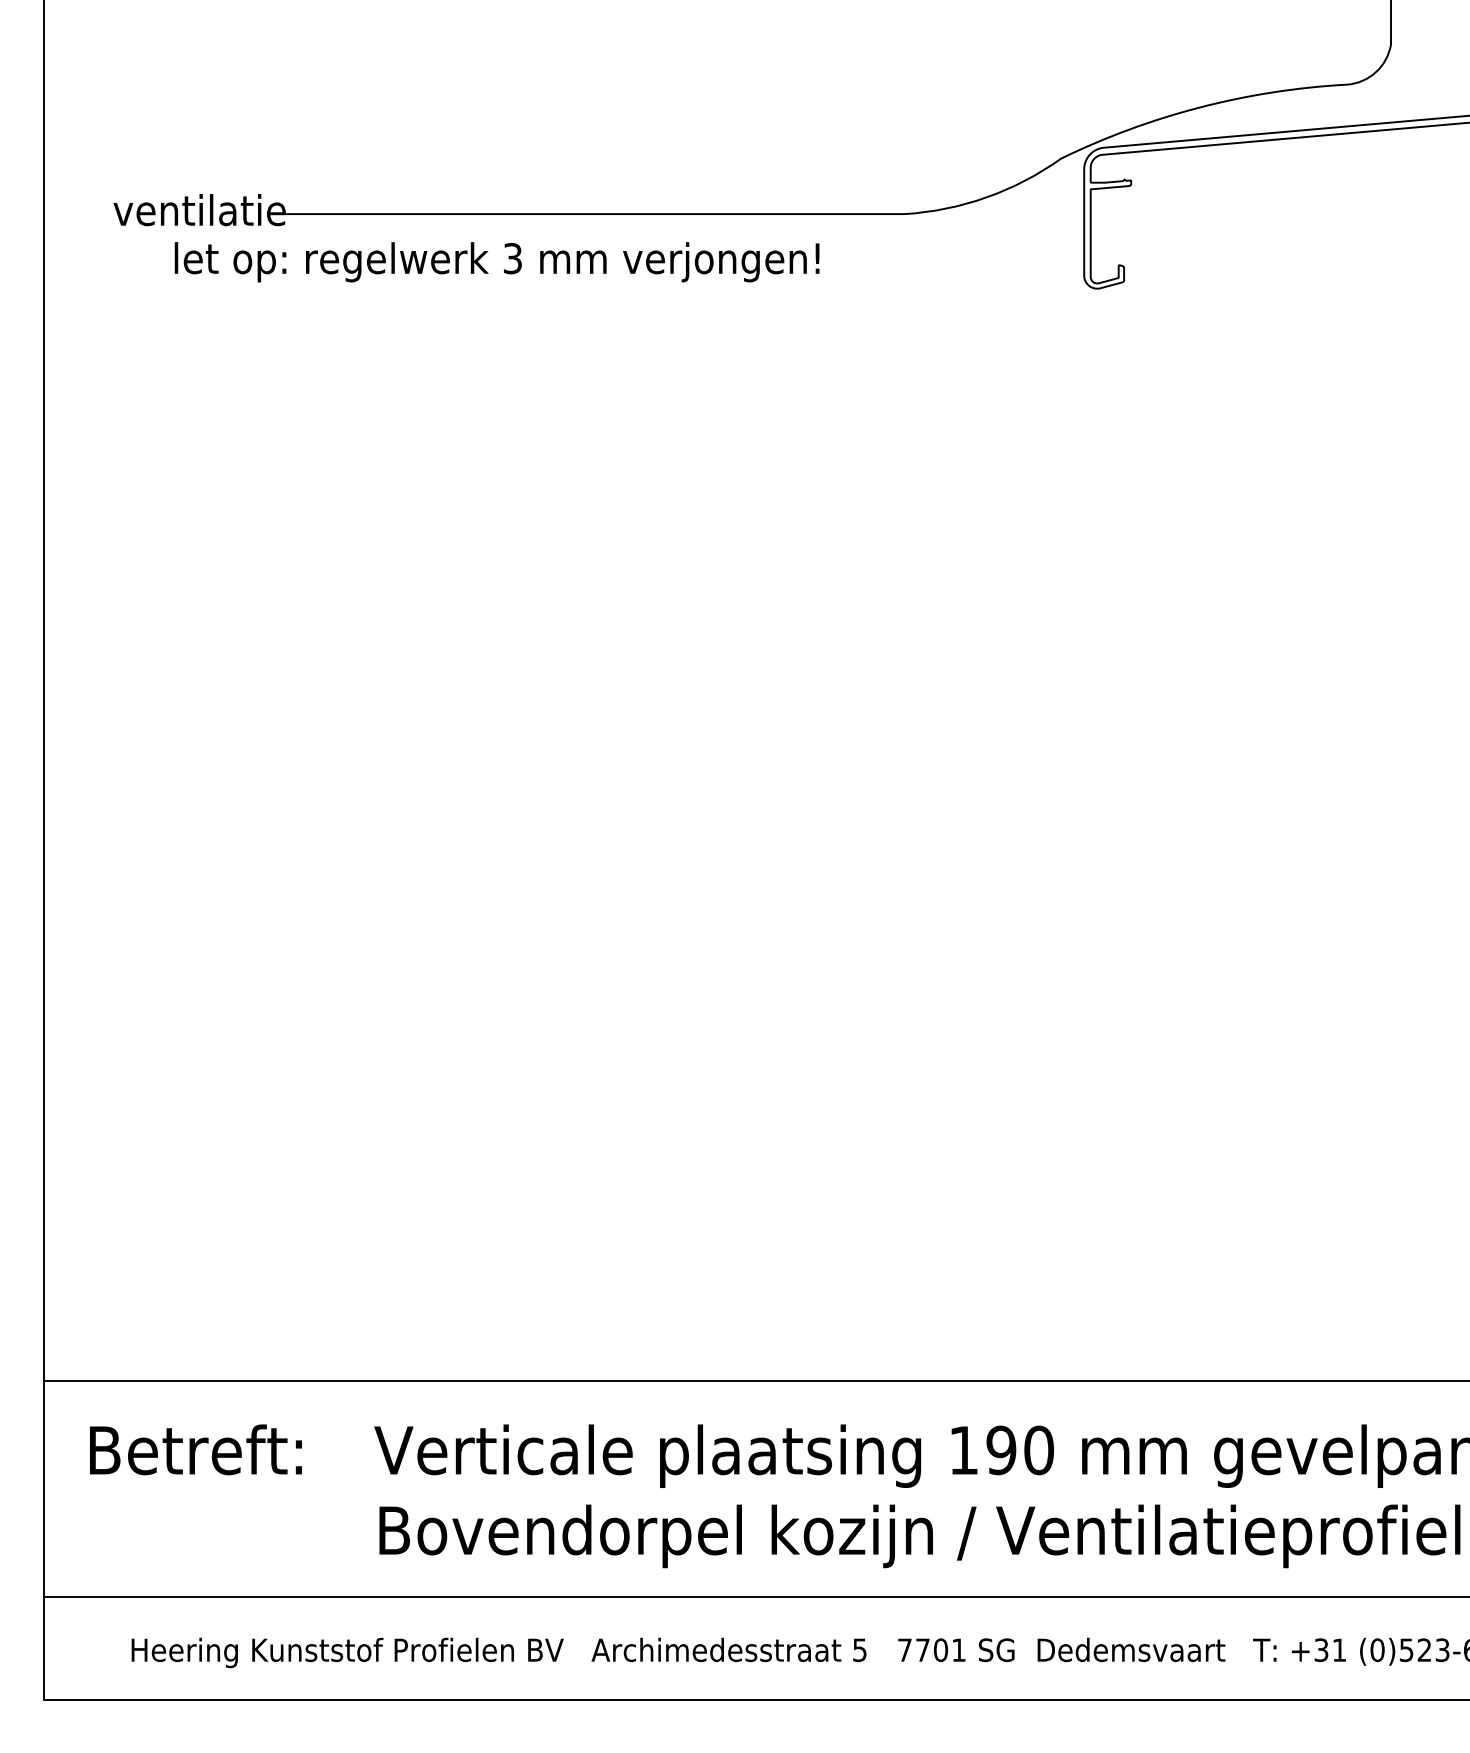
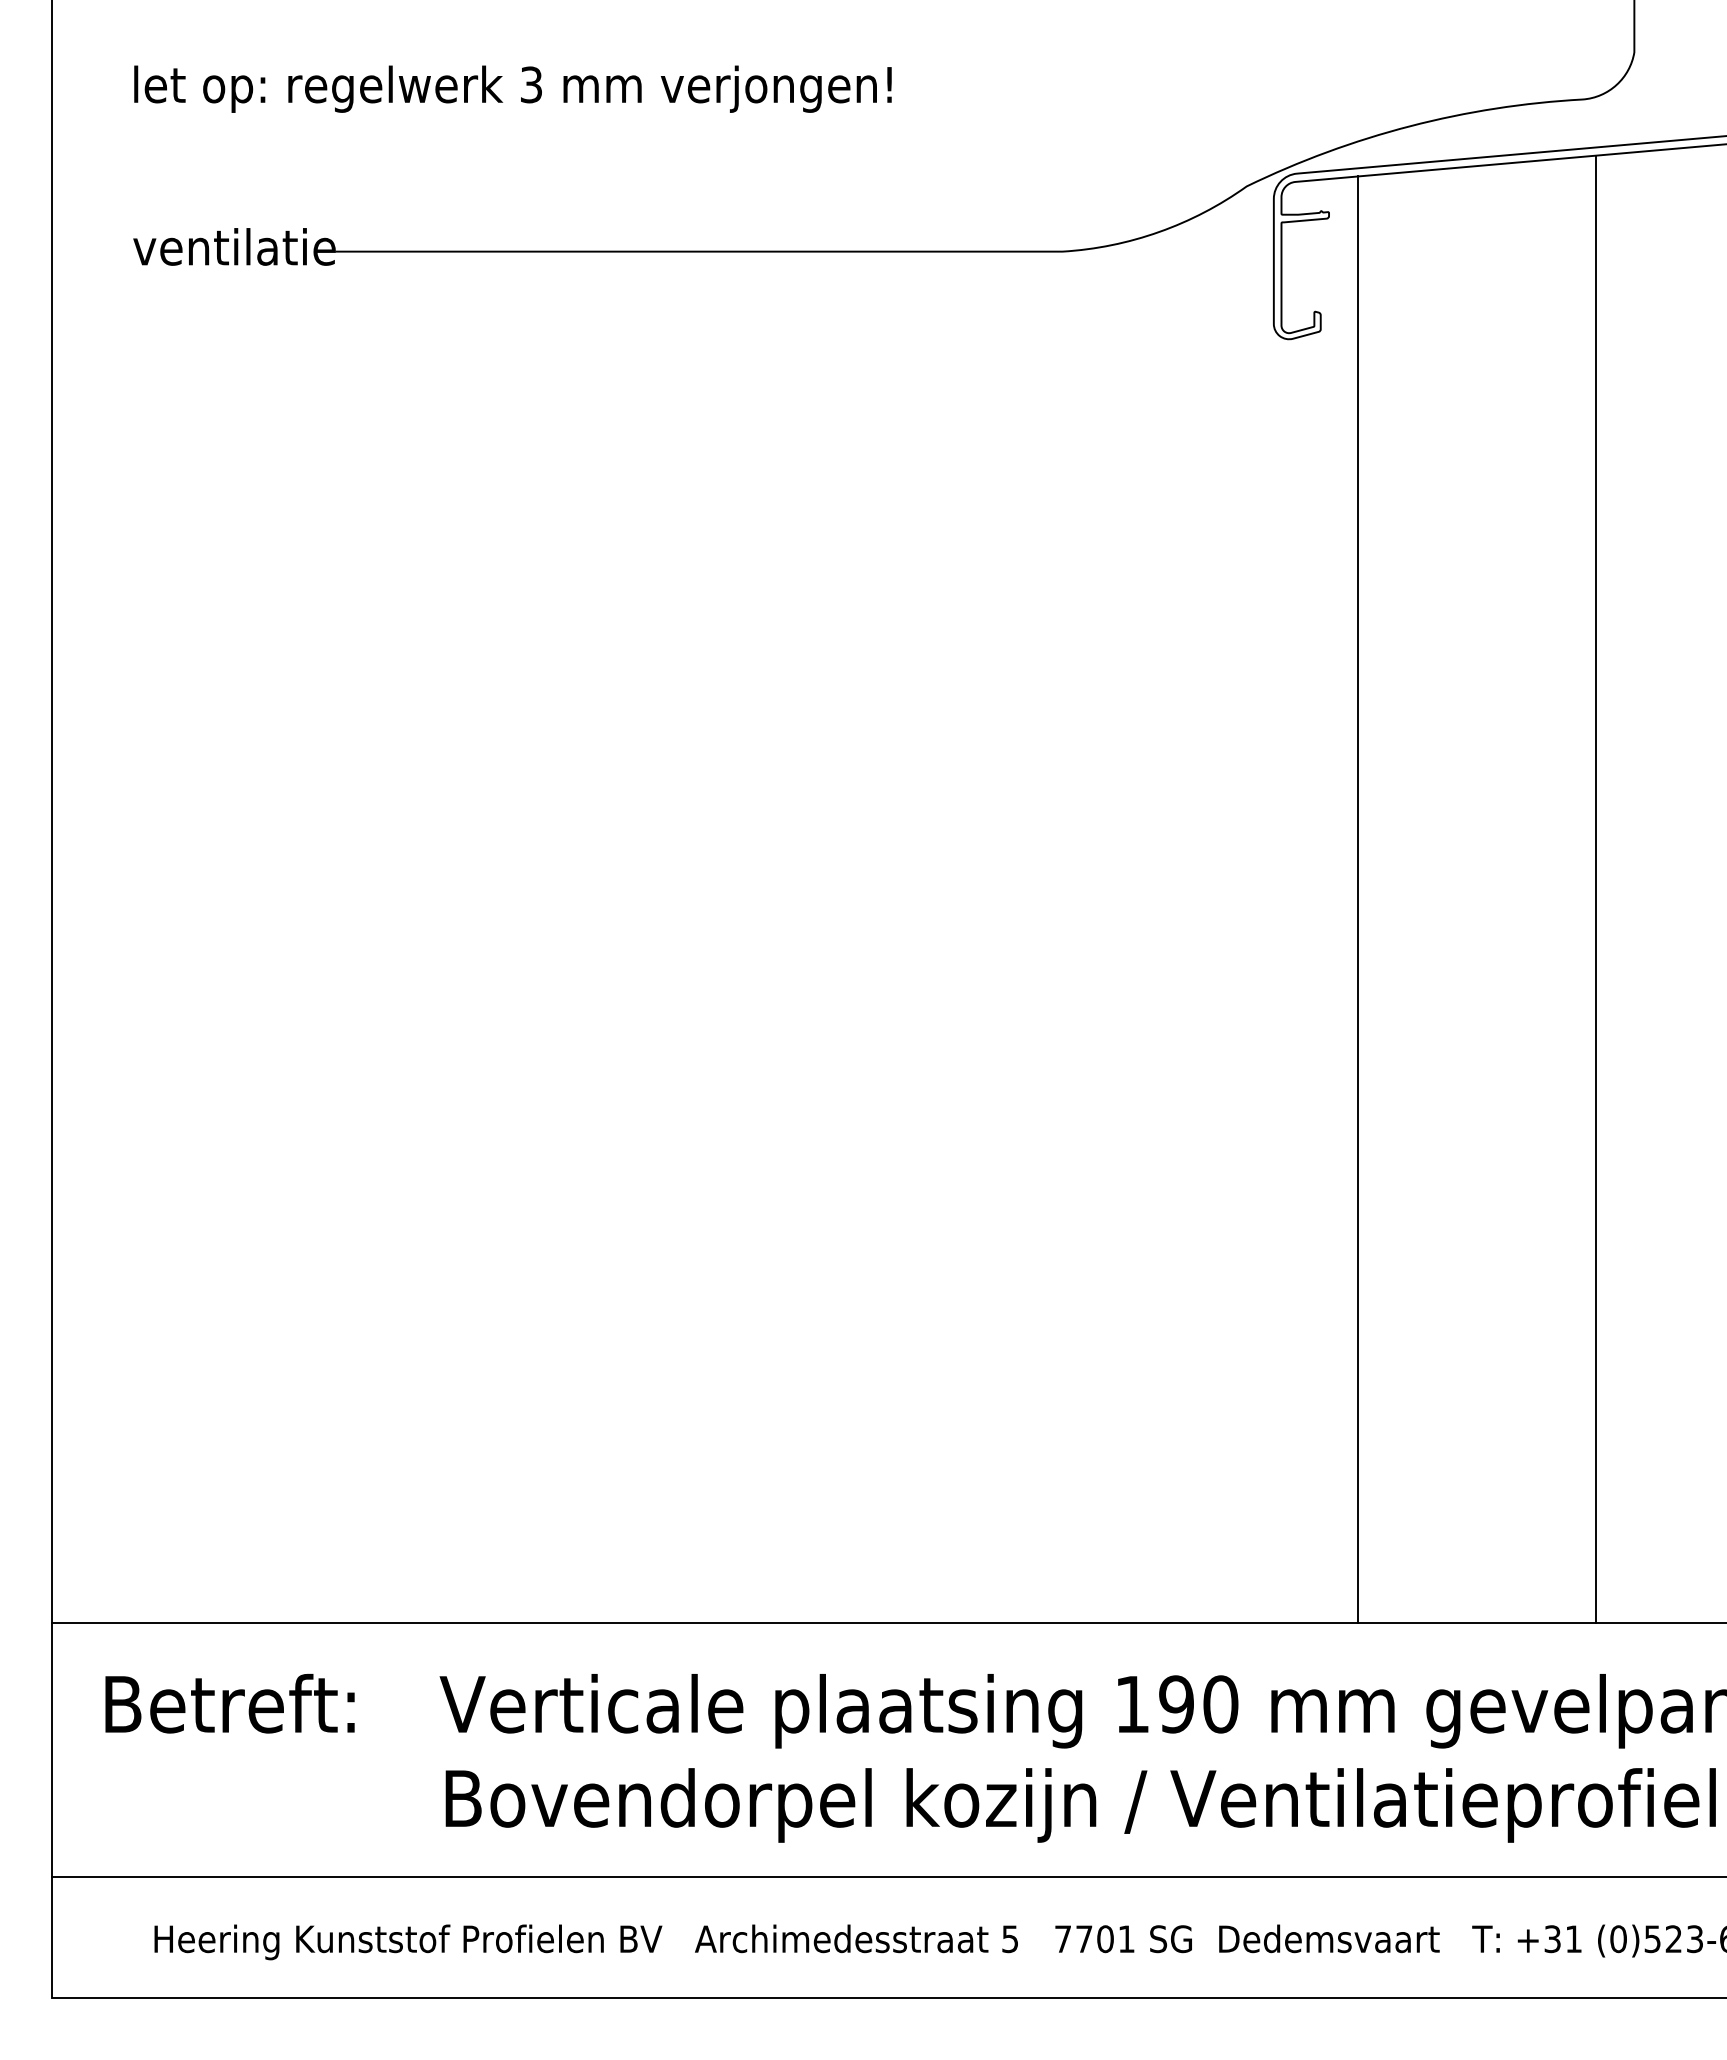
text: (496, 261) -> (512, 88), moved
line: (1357, 756) -> (1595, 888), added
line: (1156, 765) -> (1358, 899), added

